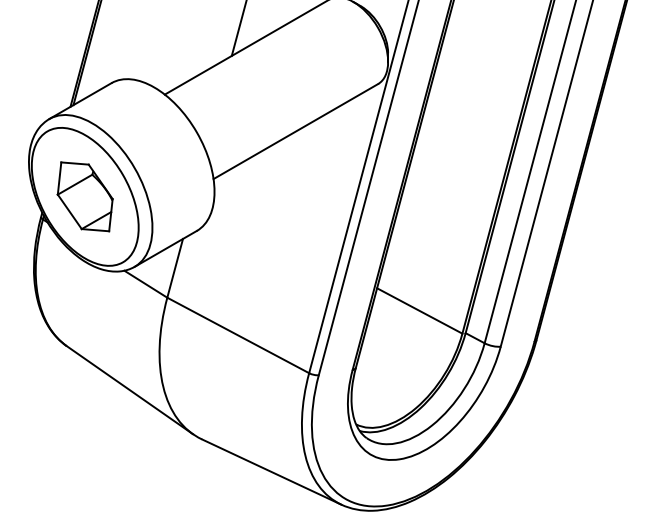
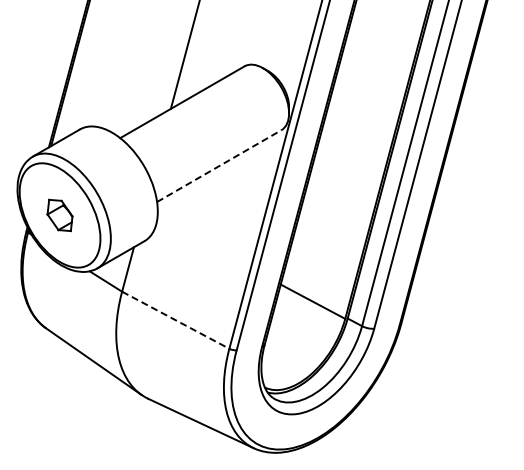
line: (296, 132) -> (219, 166), solid -> dashed
part: (84, 196) -> (59, 215), size x0.6
line: (237, 335) -> (175, 320), solid -> dashed

